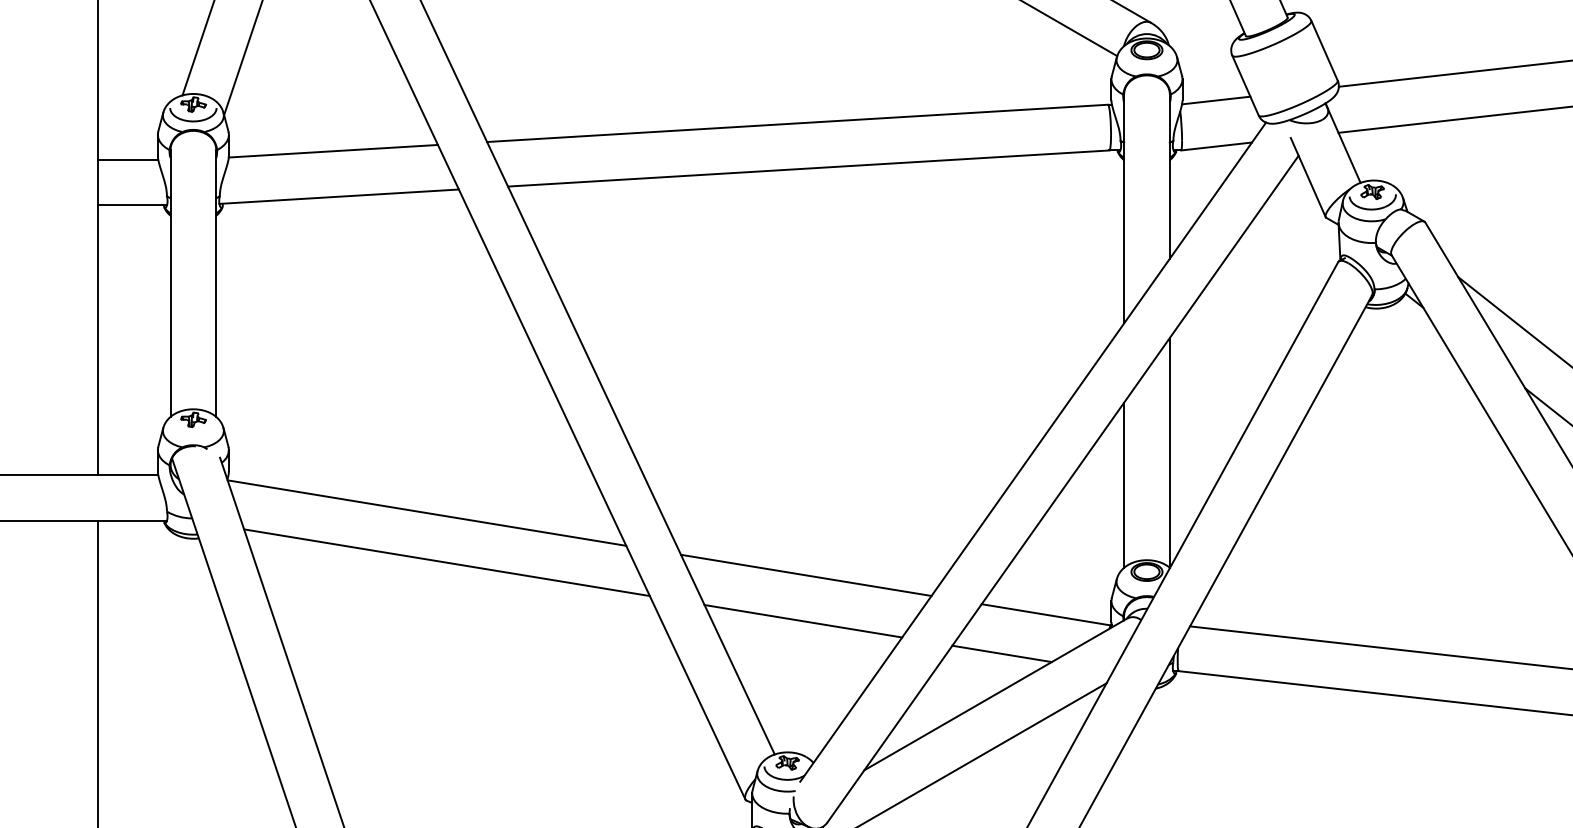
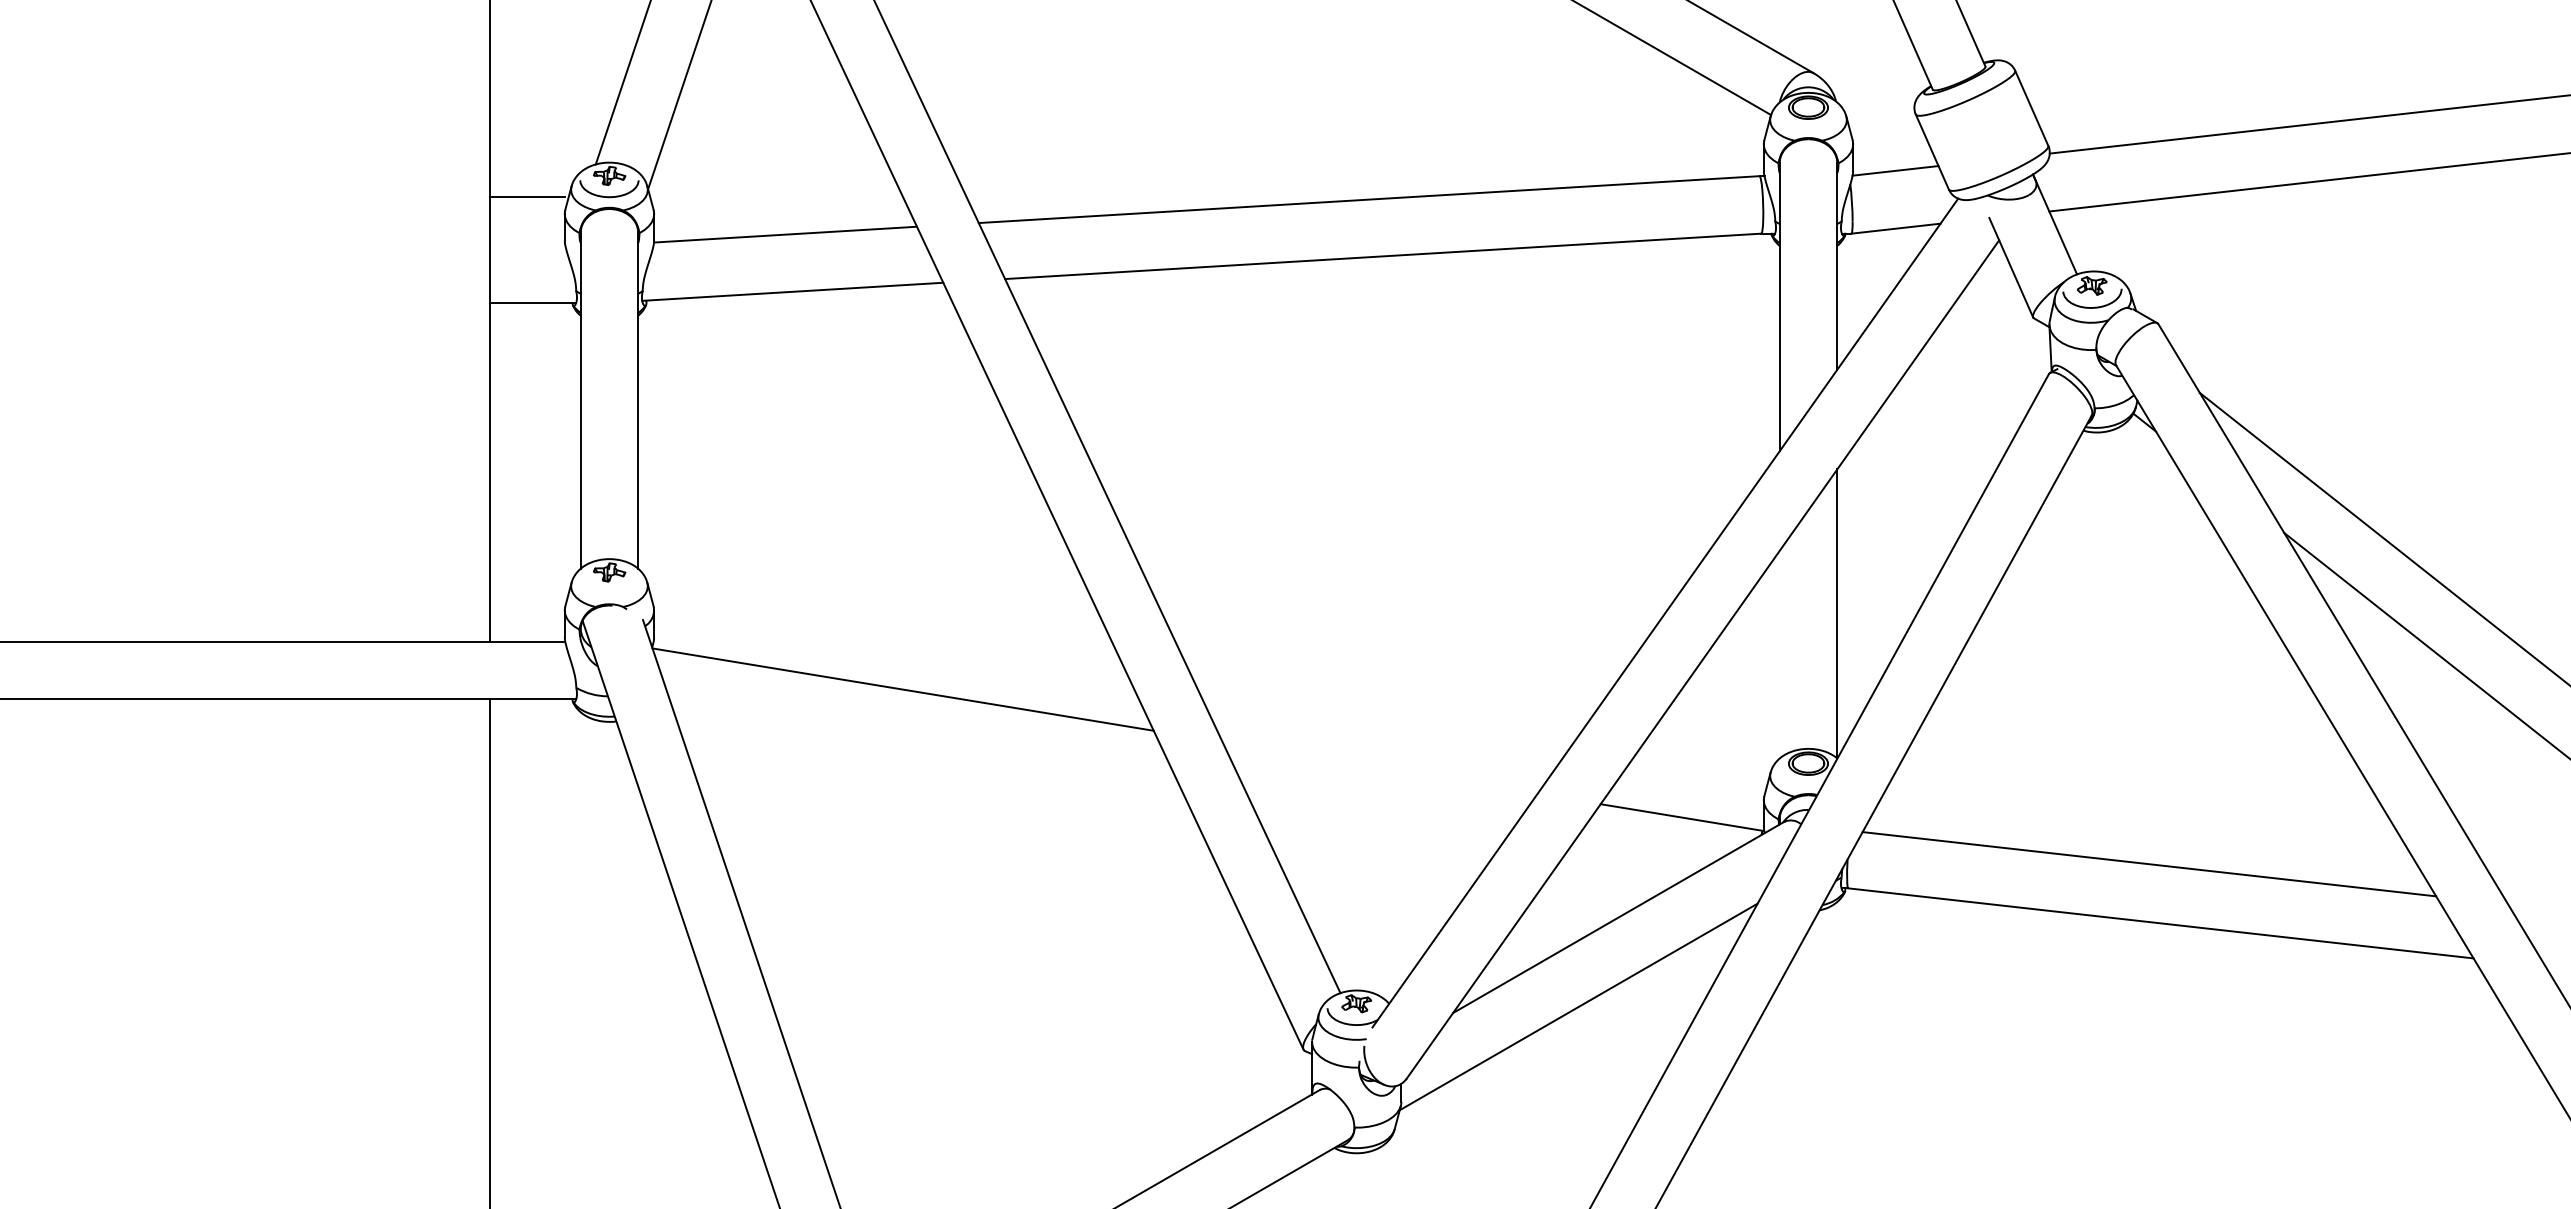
line: (128, 159) -> (527, 197), moved
line: (1123, 485) -> (1779, 654), removed
line: (447, 562) -> (928, 751), removed
line: (805, 575) -> (1379, 767), removed
line: (803, 621) -> (1376, 825), removed
line: (1001, 653) -> (1625, 866), removed

